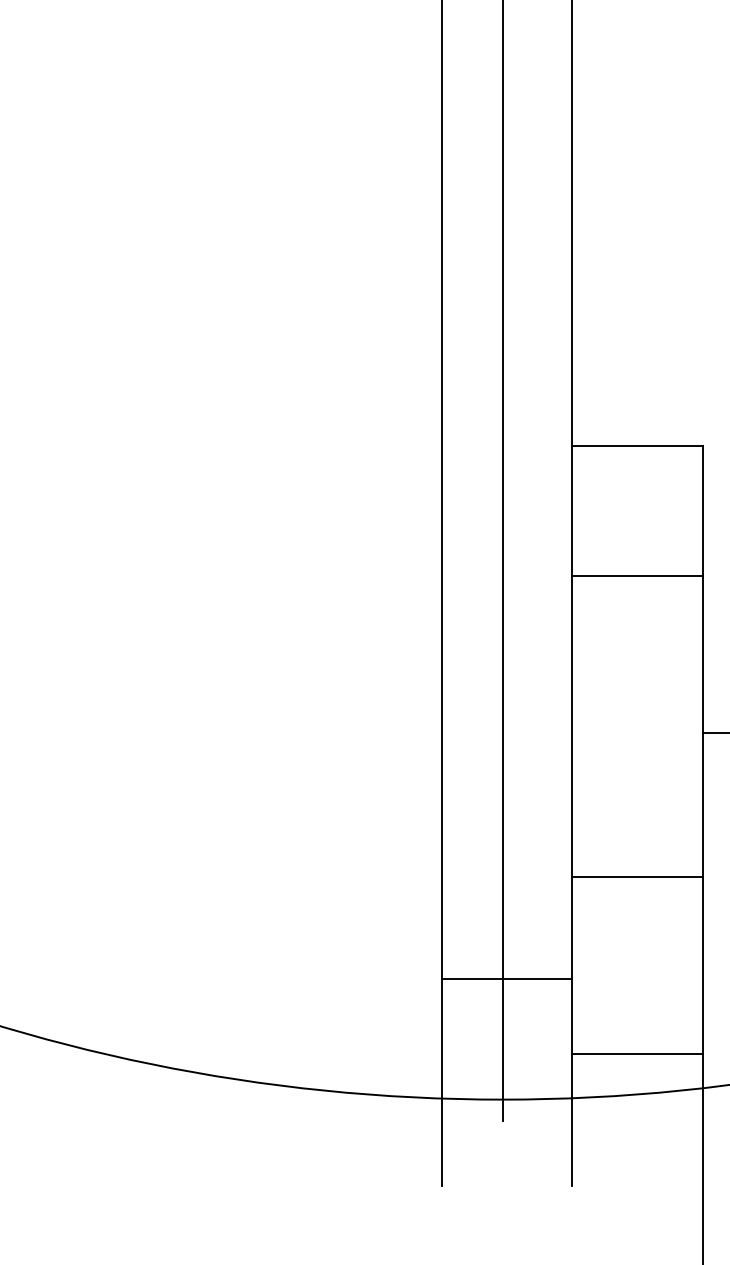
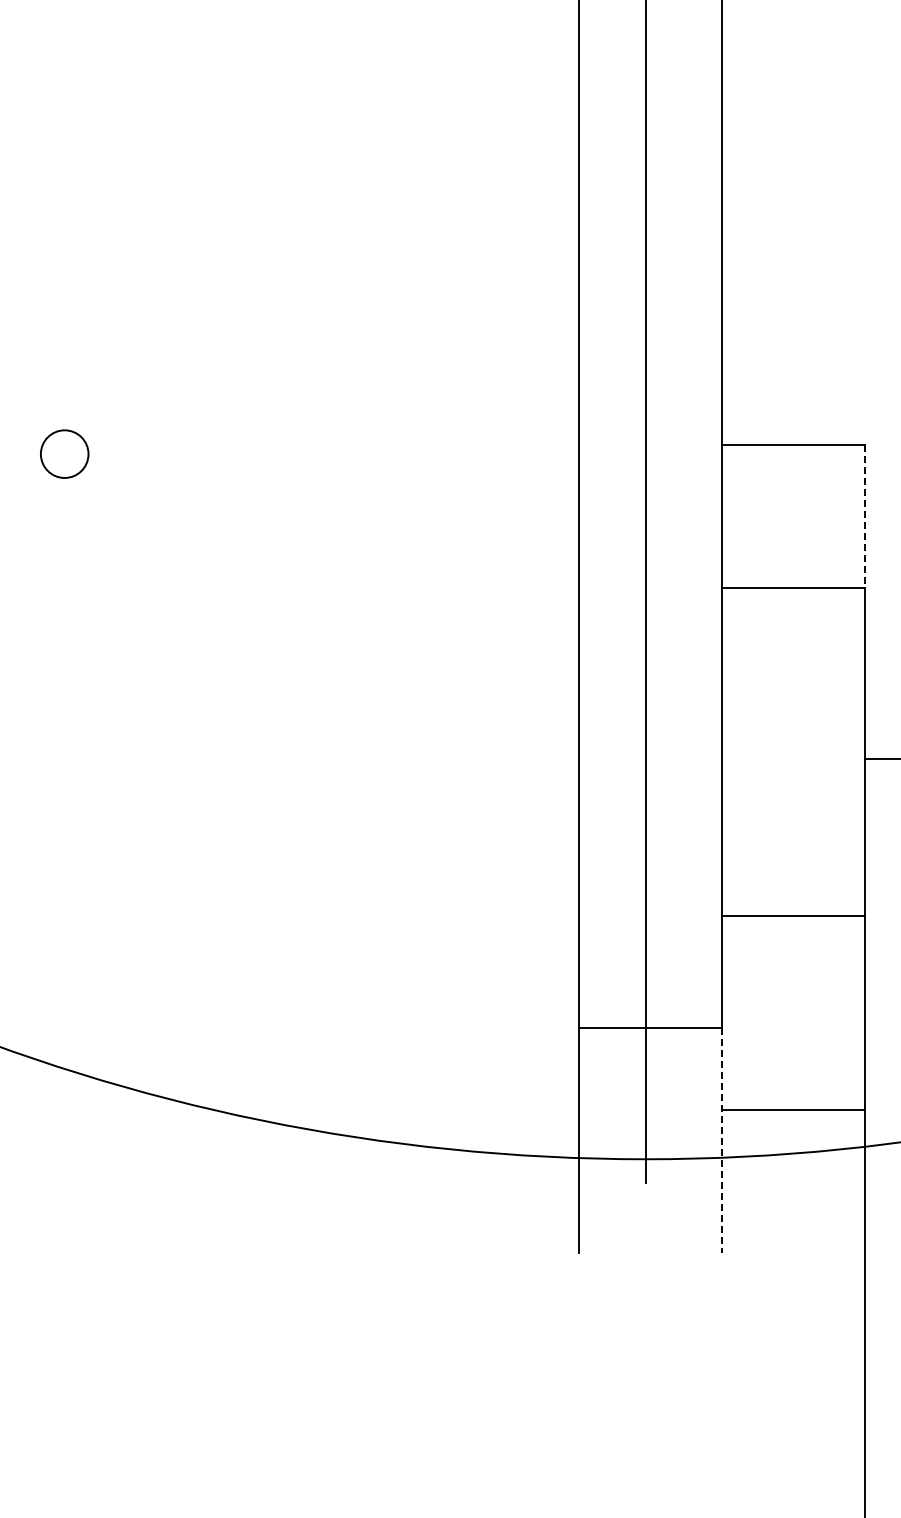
line: (703, 511) -> (865, 516), solid -> dashed
line: (572, 1082) -> (722, 1140), solid -> dashed

